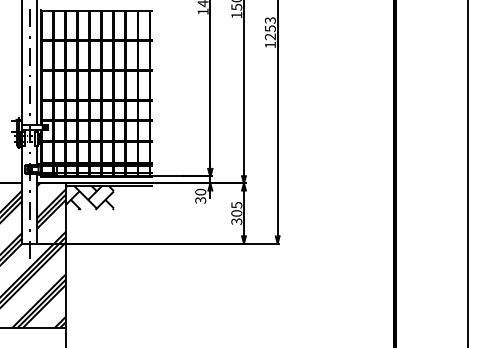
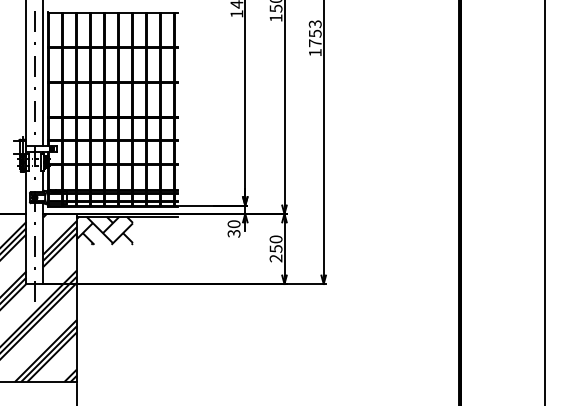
text: (269, 37) -> (314, 43), 1253 -> 1753
text: (236, 213) -> (275, 248), 305 -> 250

